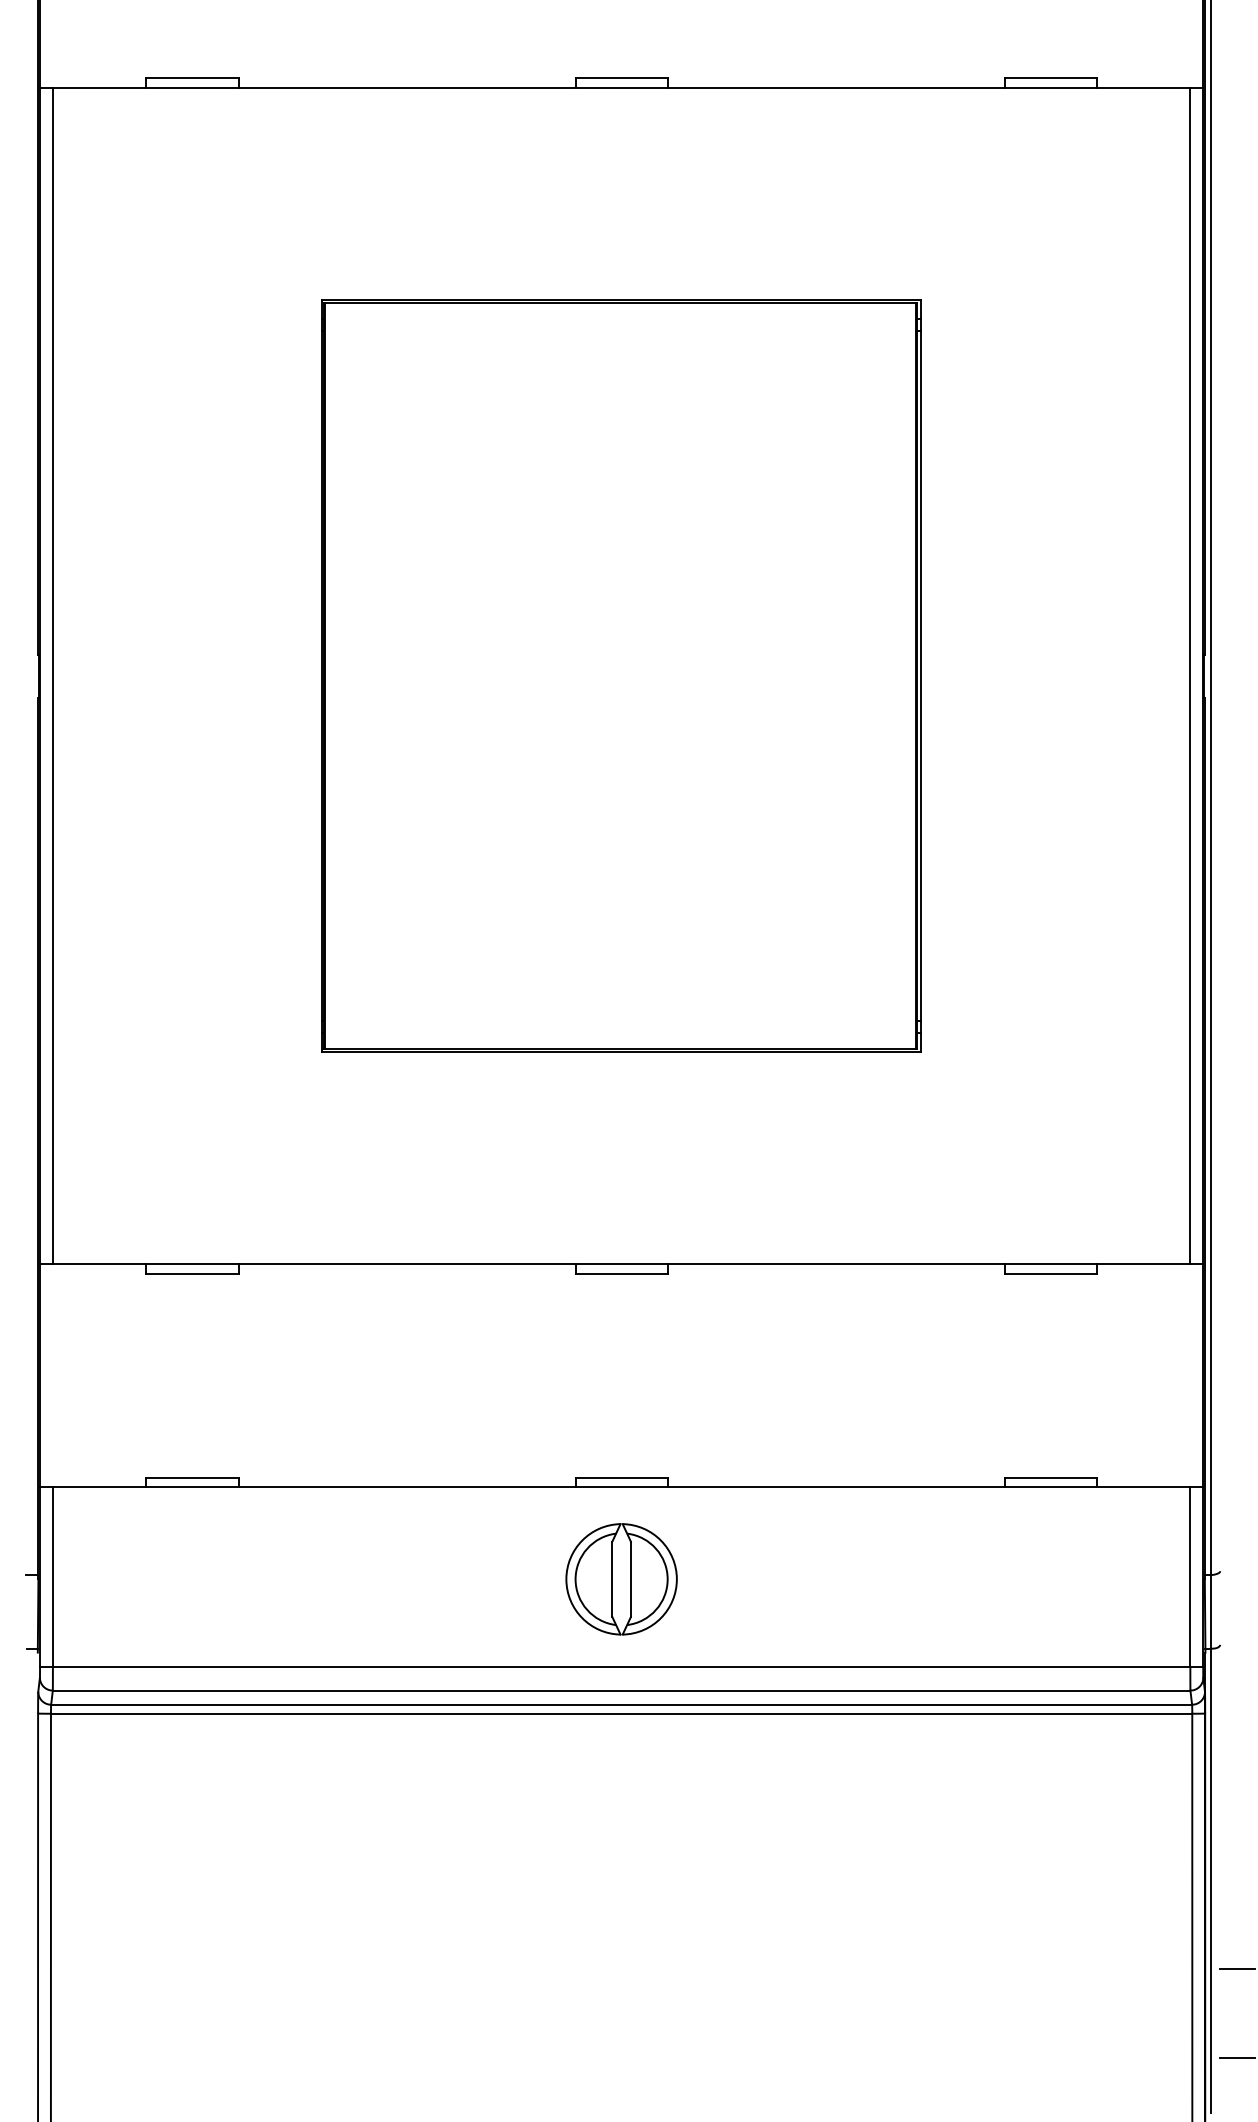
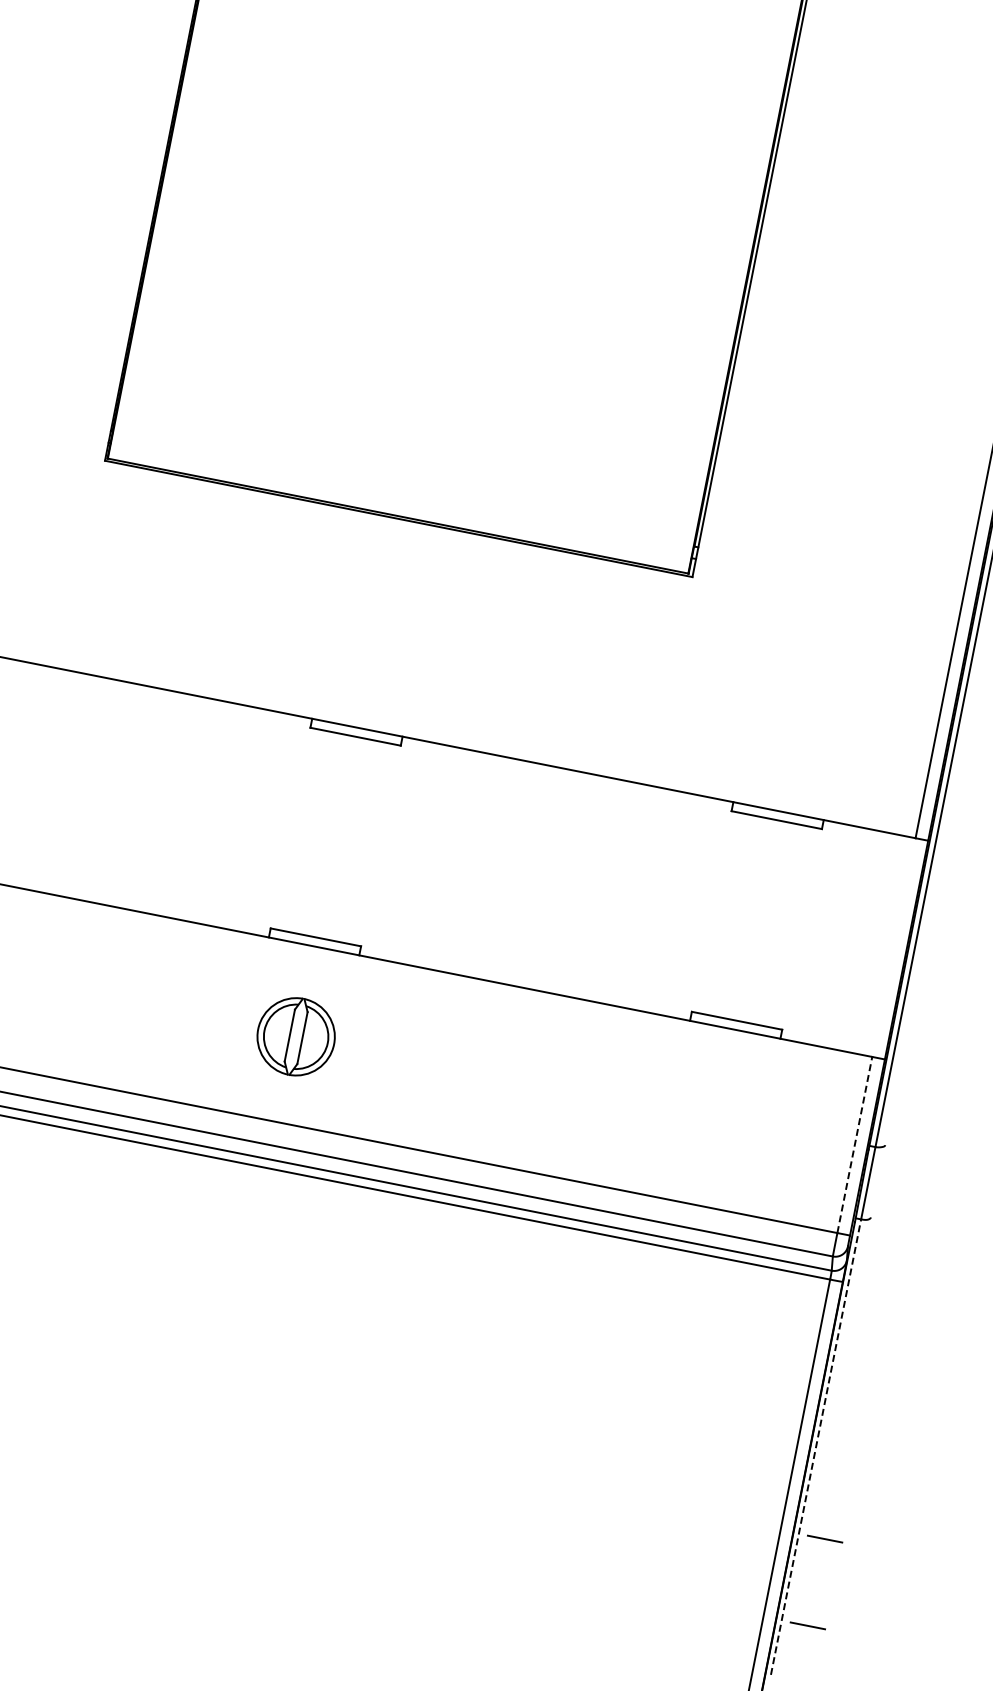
line: (1190, 1576) -> (855, 1144), solid -> dashed
part: (621, 1579) -> (296, 1036), size x0.7
line: (1210, 1880) -> (815, 1446), solid -> dashed

